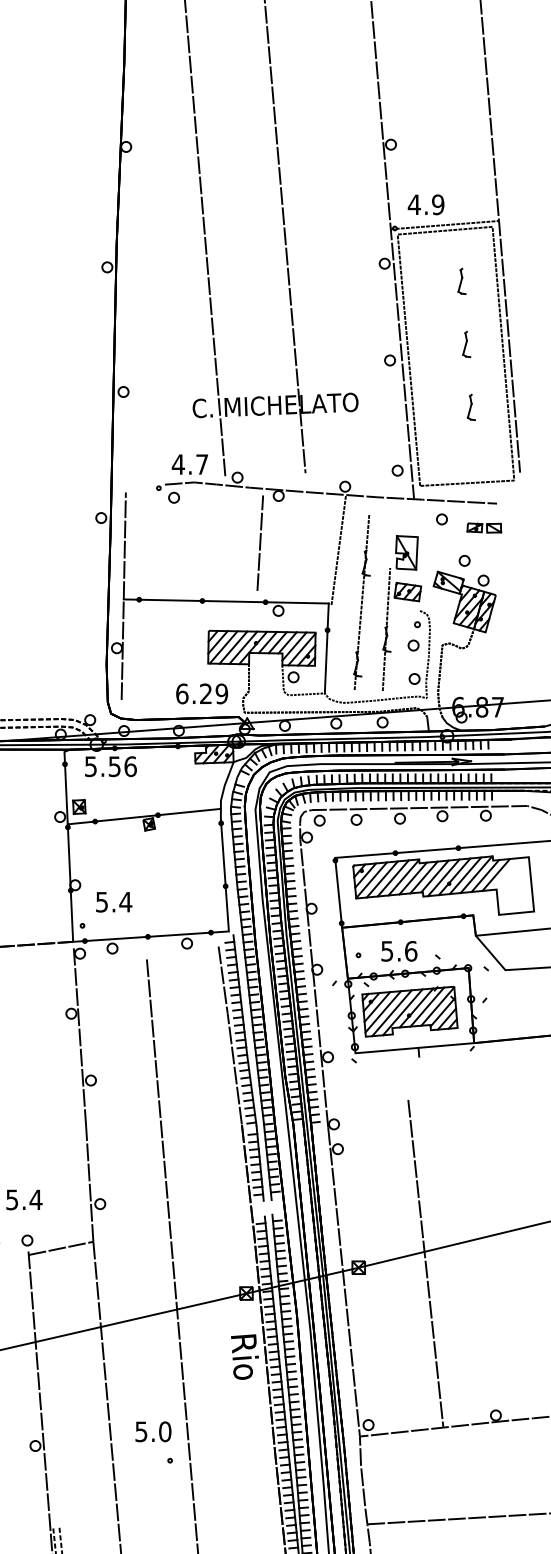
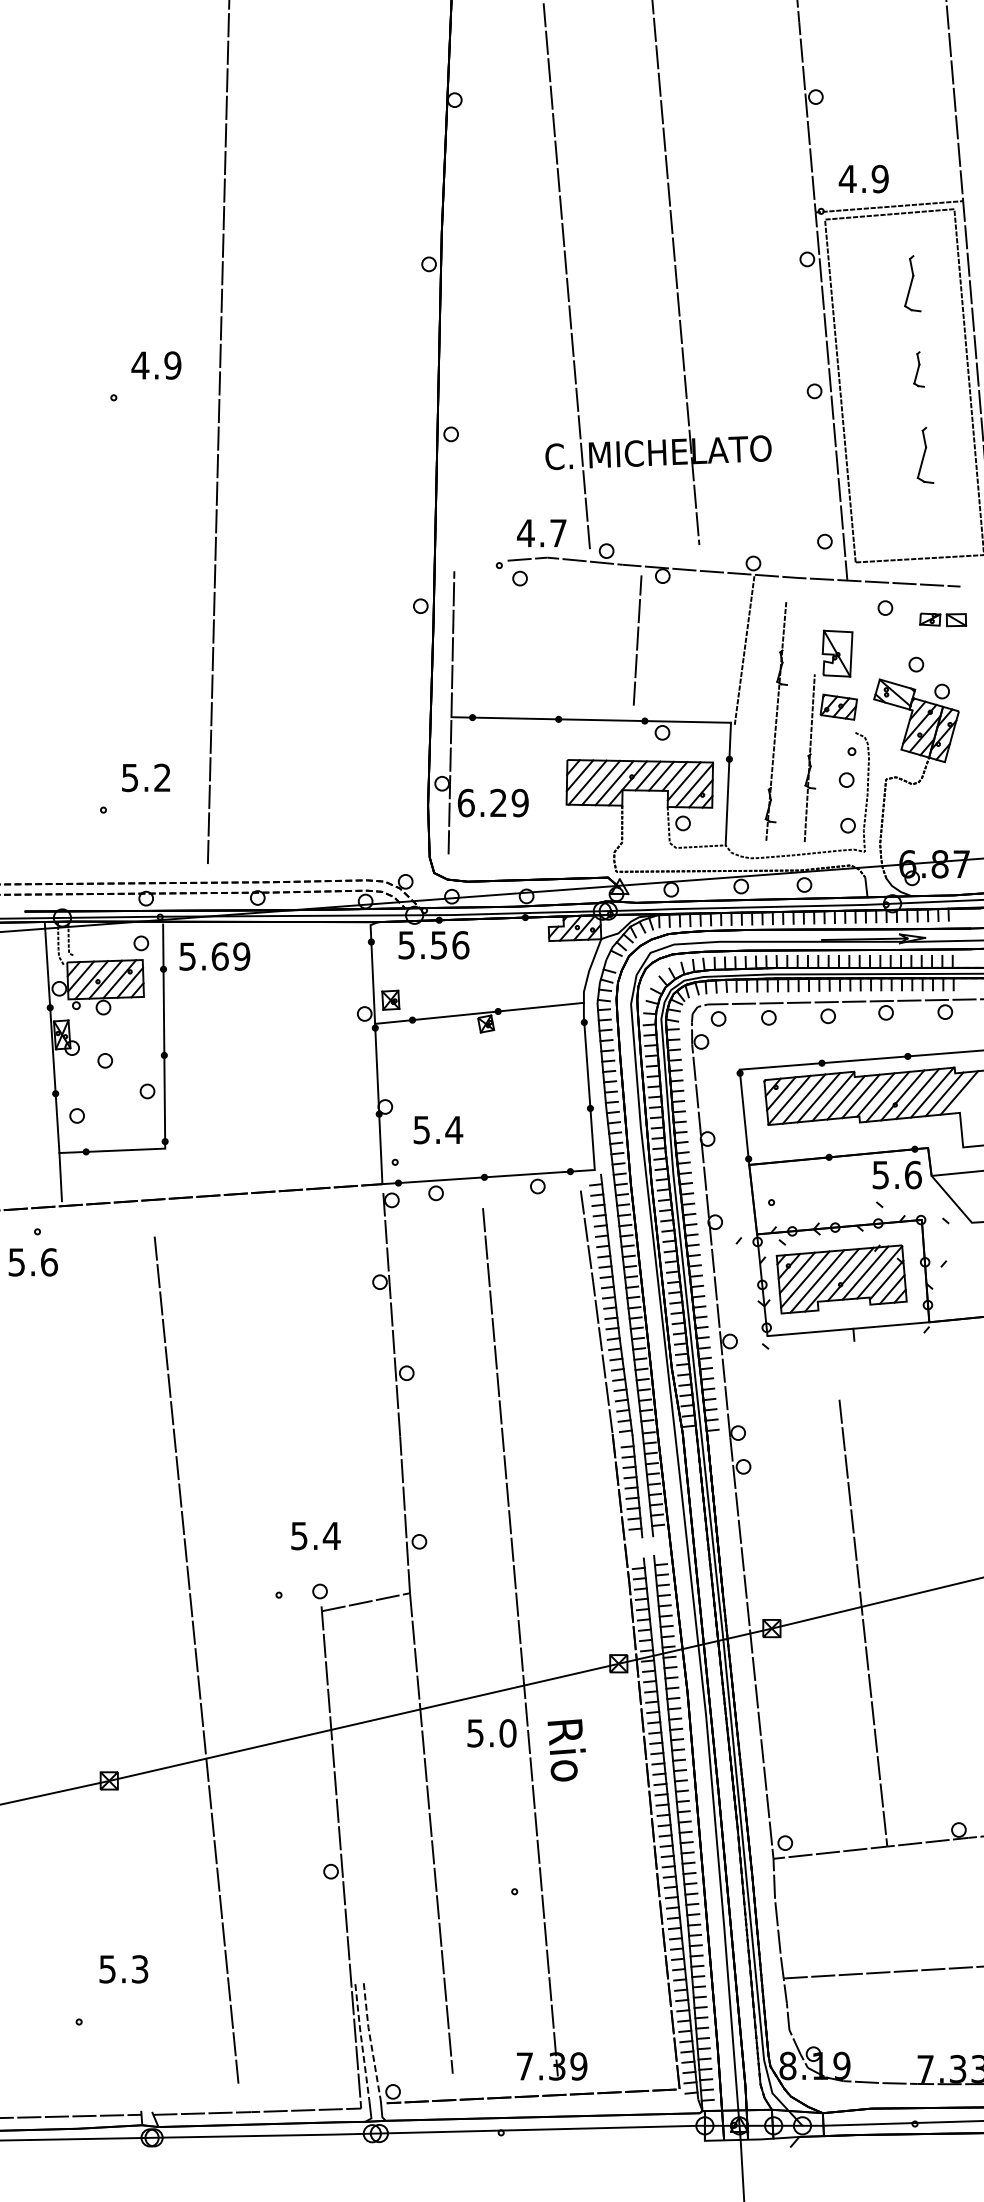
part: (461, 281) -> (912, 283), size x1.6
part: (471, 407) -> (925, 455), size x1.6
text: (201, 693) -> (492, 802), moved
text: (398, 950) -> (896, 1174), moved
text: (244, 1357) -> (566, 1750), moved
text: (153, 1431) -> (491, 1733), moved

